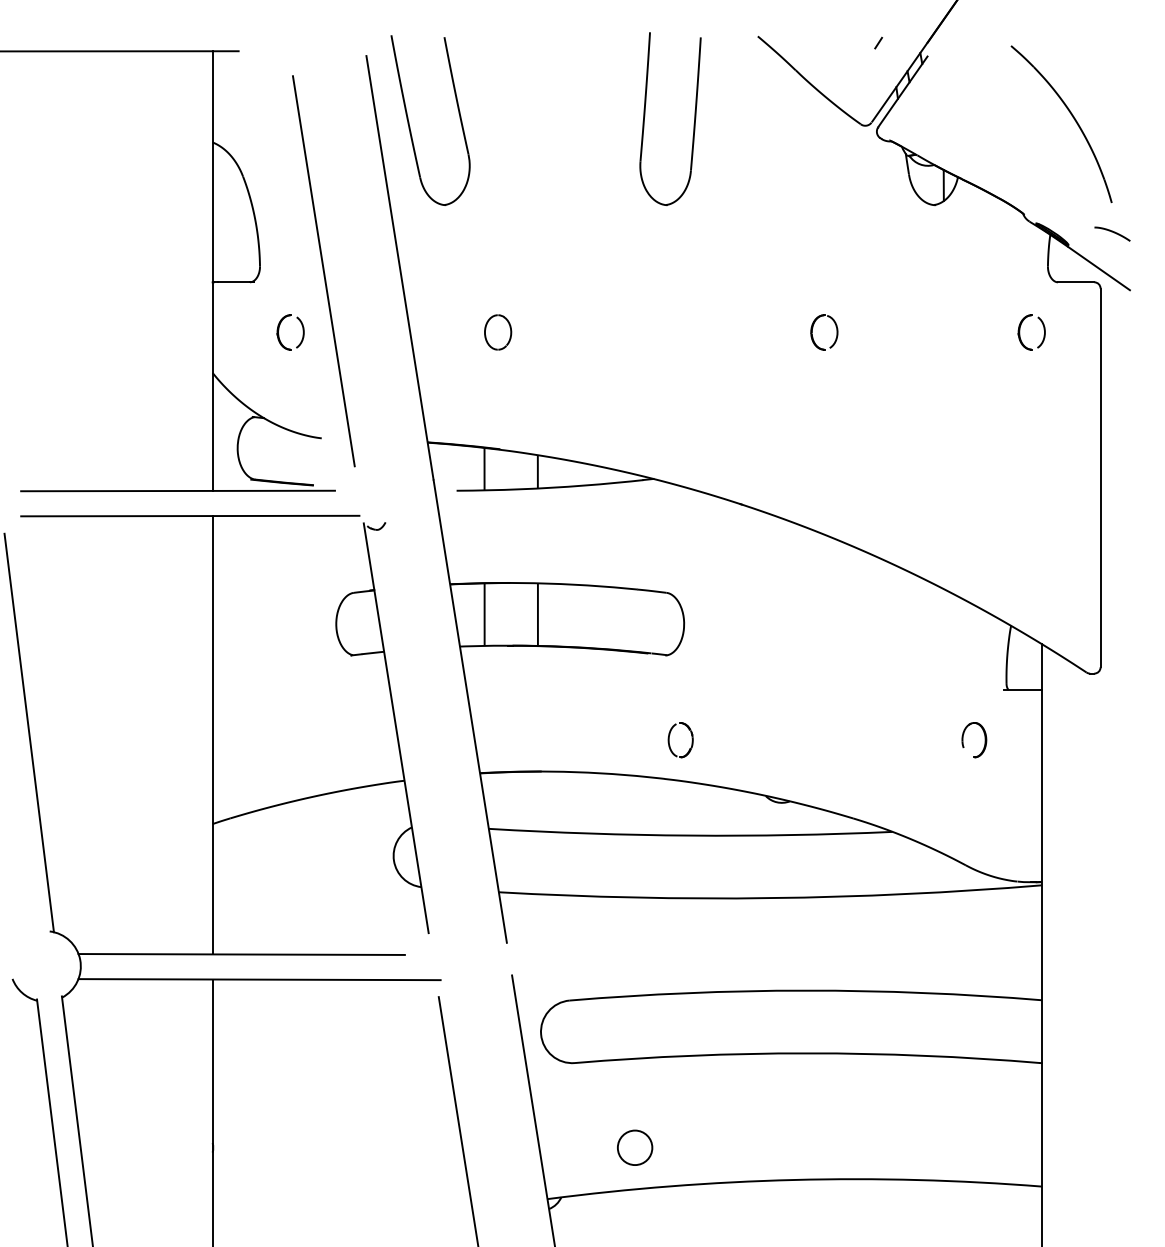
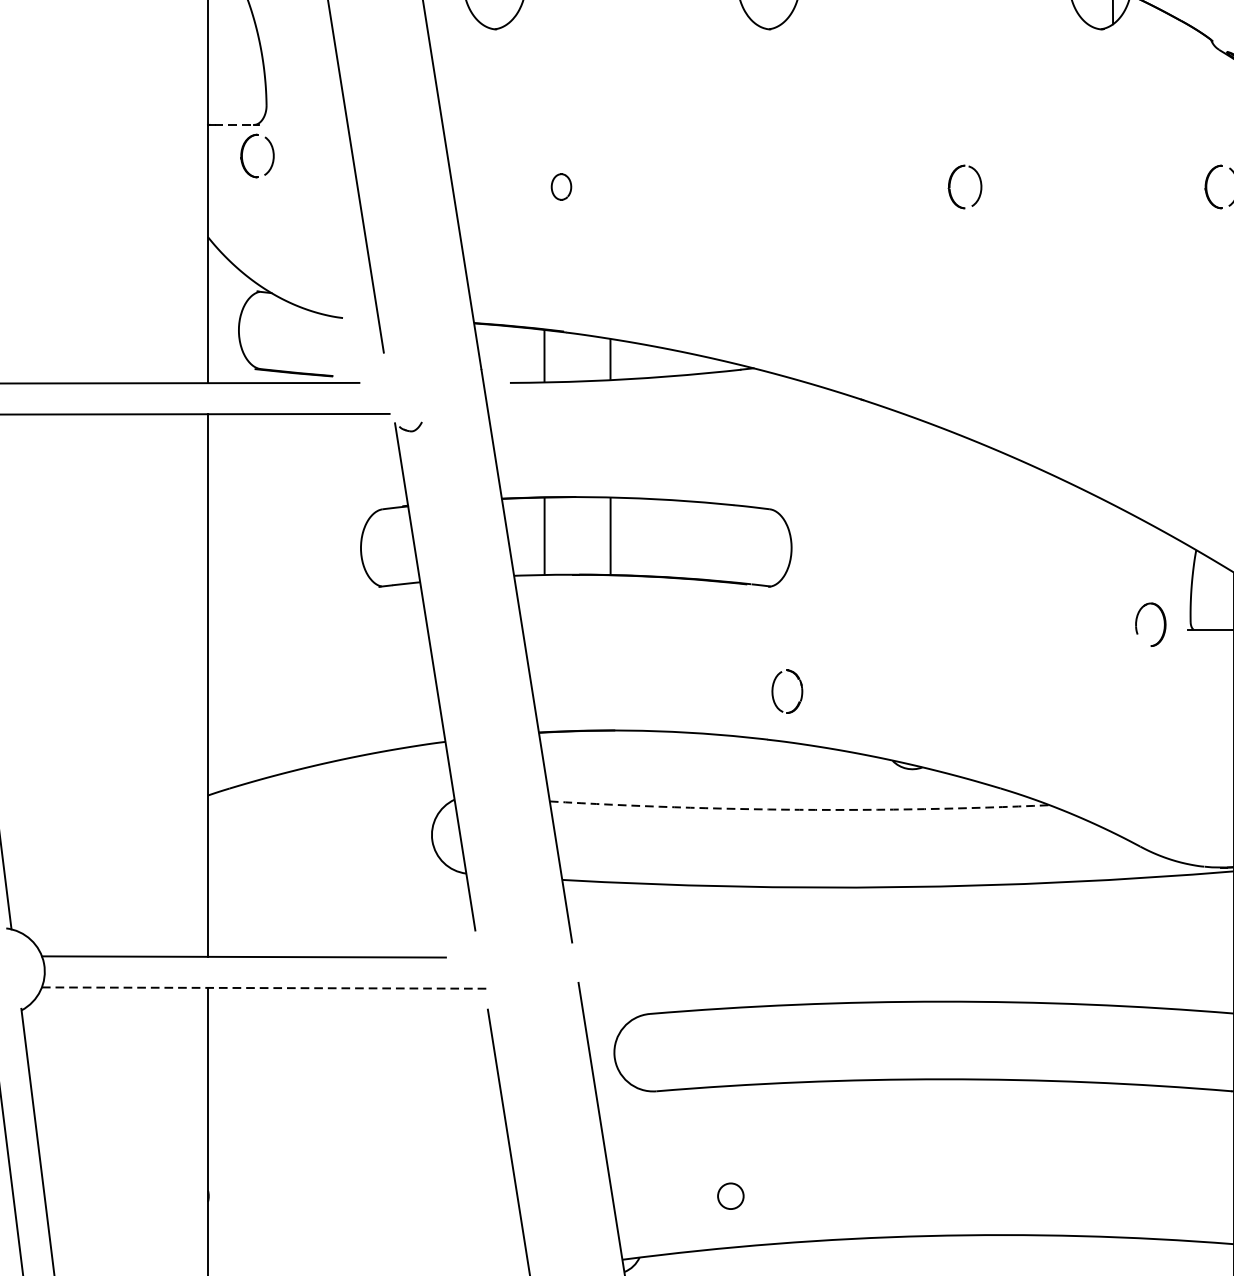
line: (236, 282) -> (237, 125), solid -> dashed
part: (279, 330) -> (243, 153), moved
part: (498, 332) -> (561, 187), size x0.6
part: (984, 740) -> (1163, 625), moved
arc: (690, 835) -> (799, 809), solid -> dashed
line: (260, 979) -> (267, 987), solid -> dashed
circle: (634, 1147) -> (730, 1195), size x0.6

